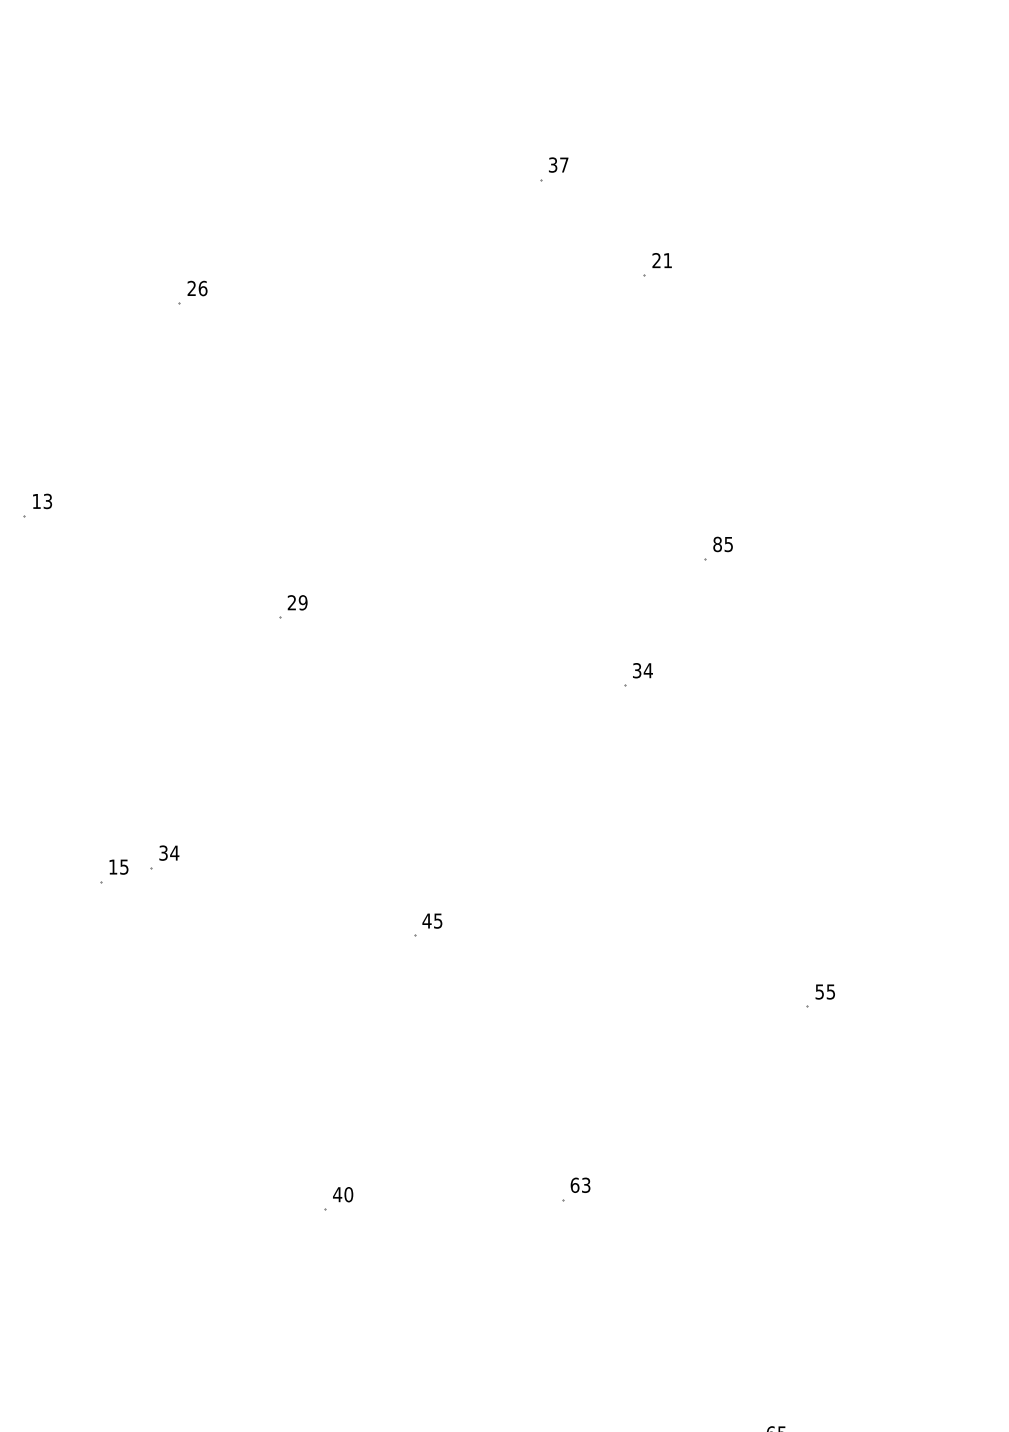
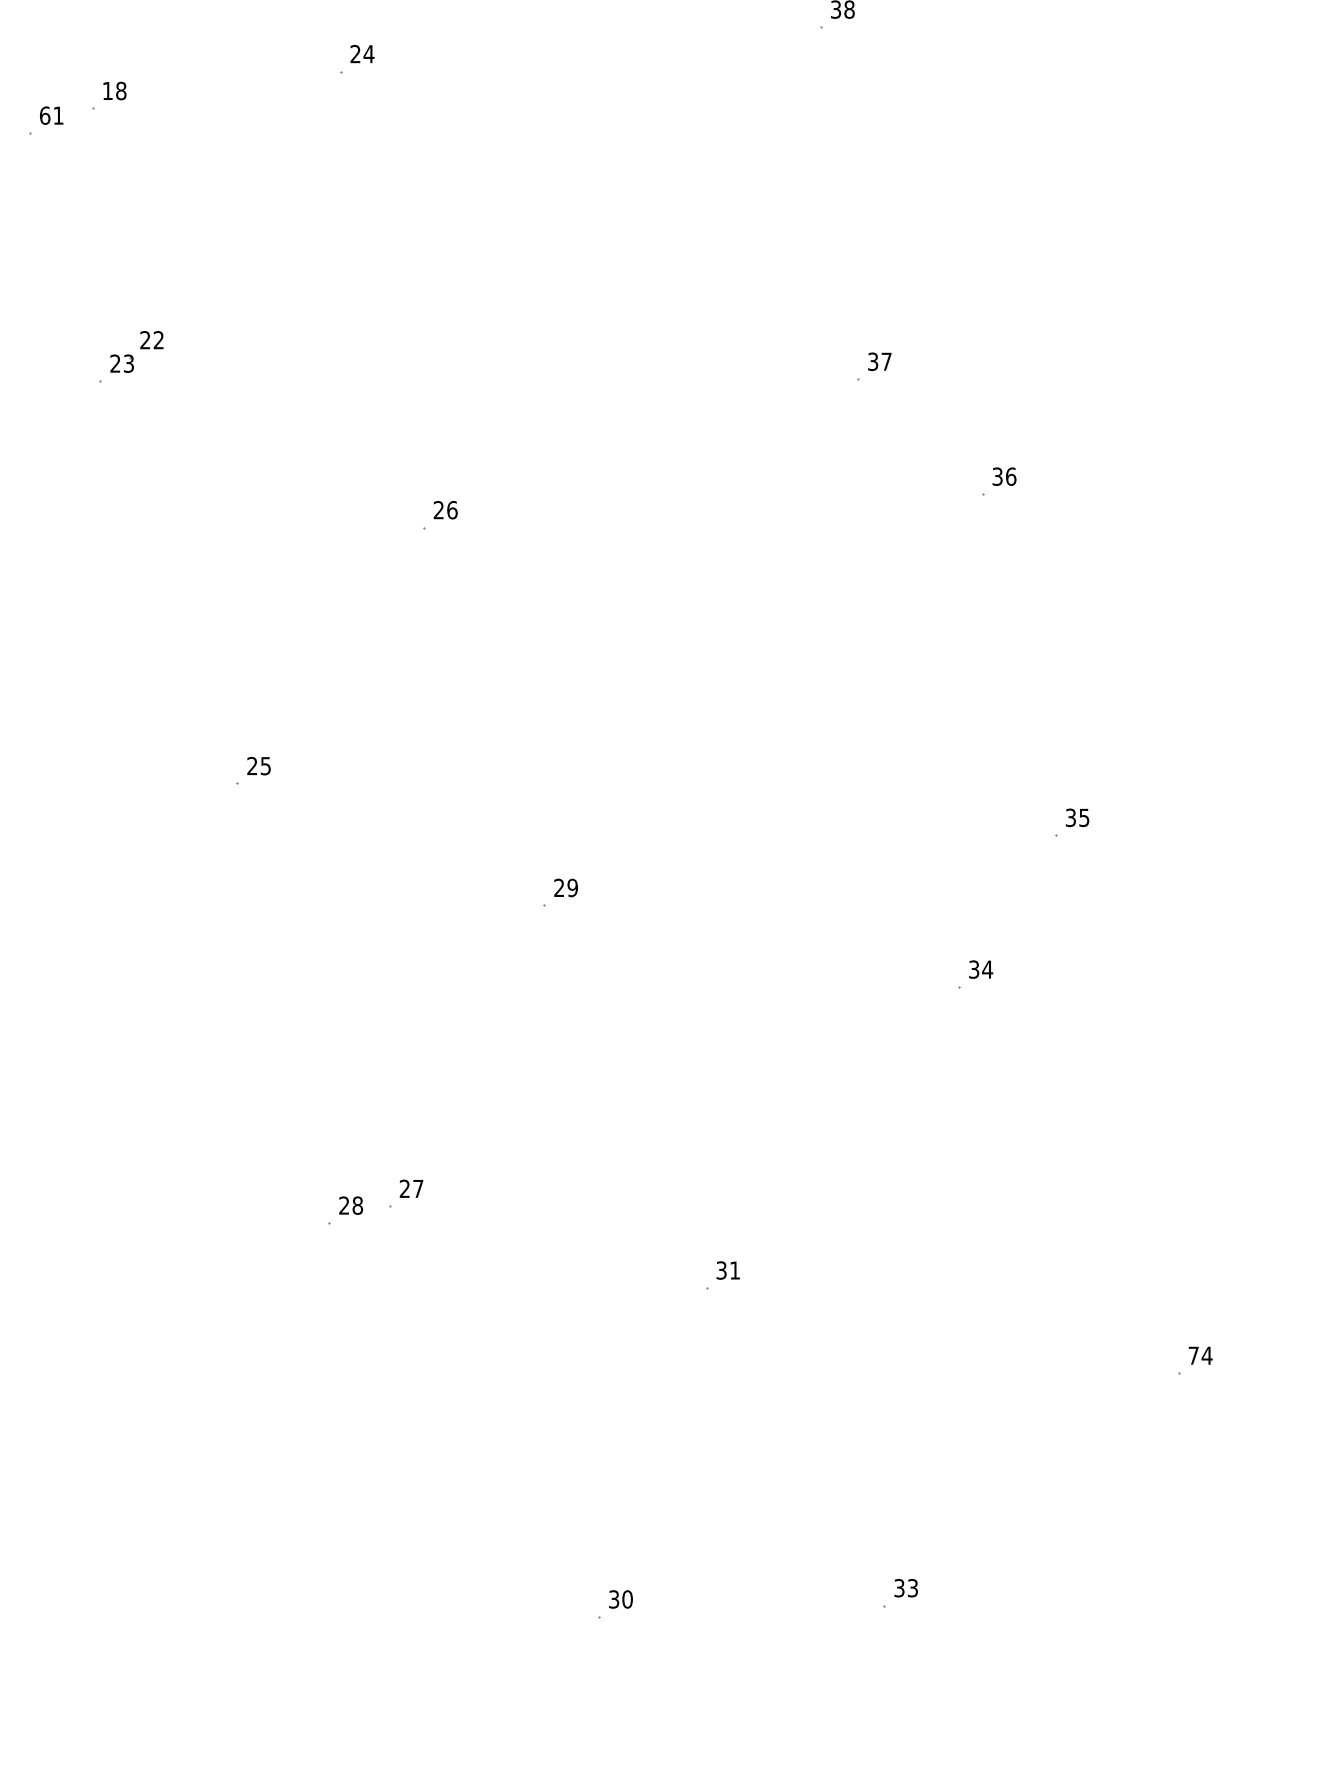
text: (662, 260) -> (1004, 476), 21 -> 36
text: (41, 500) -> (258, 765), 13 -> 25
text: (717, 544) -> (1070, 817), 85 -> 35
text: (169, 853) -> (411, 1189), 34 -> 27
text: (119, 866) -> (351, 1205), 15 -> 28
text: (431, 921) -> (727, 1270), 45 -> 31
text: (825, 991) -> (1200, 1355), 55 -> 74
text: (575, 1185) -> (899, 1588), 63 -> 33
text: (337, 1194) -> (613, 1599), 40 -> 30

